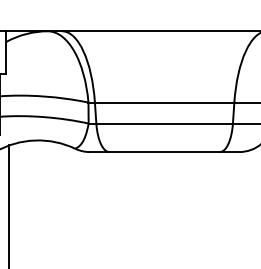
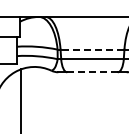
line: (164, 102) -> (92, 49), solid -> dashed
line: (164, 152) -> (92, 72), solid -> dashed

